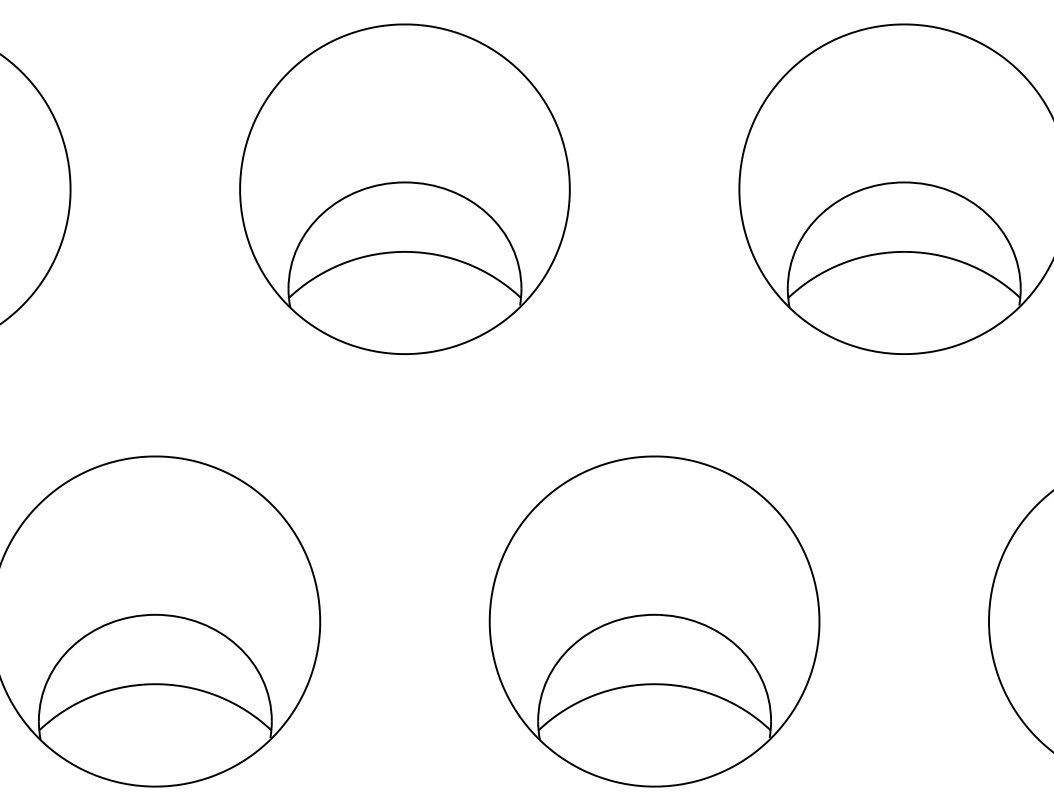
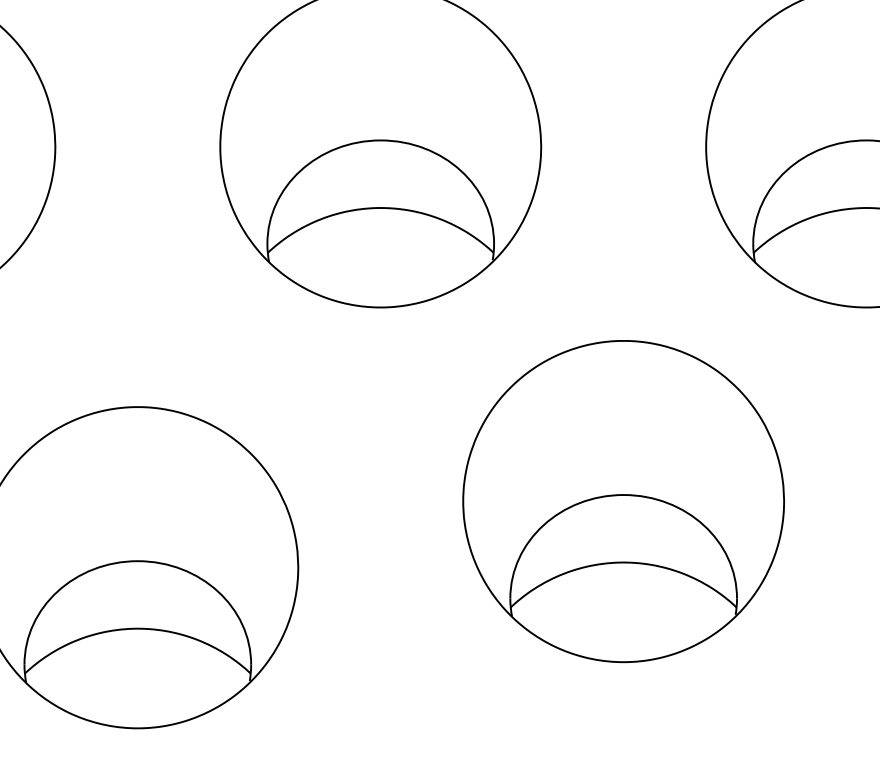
part: (654, 621) -> (623, 501), moved

